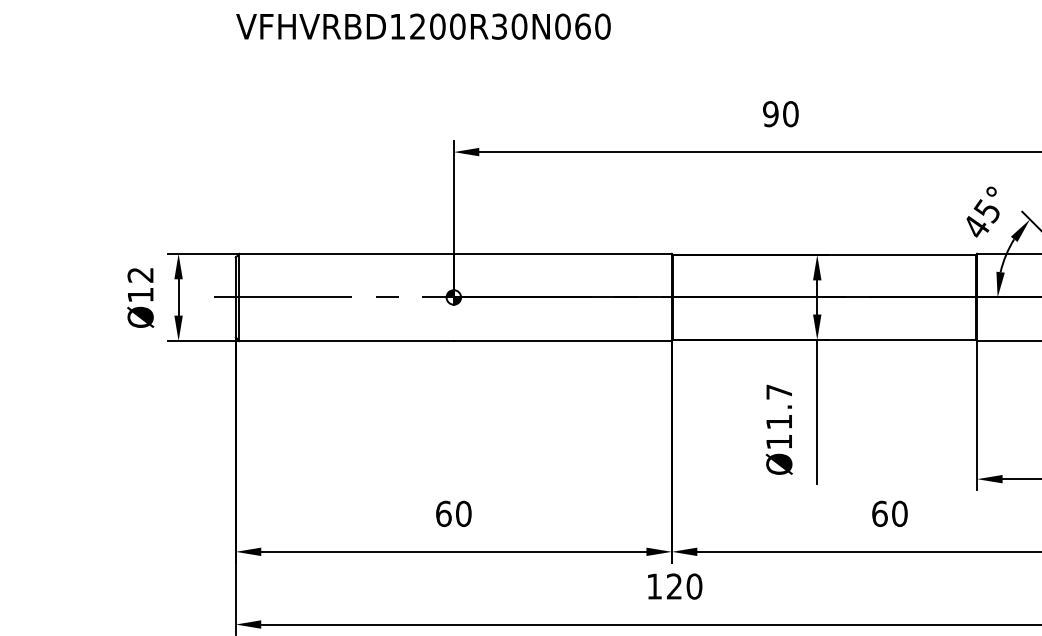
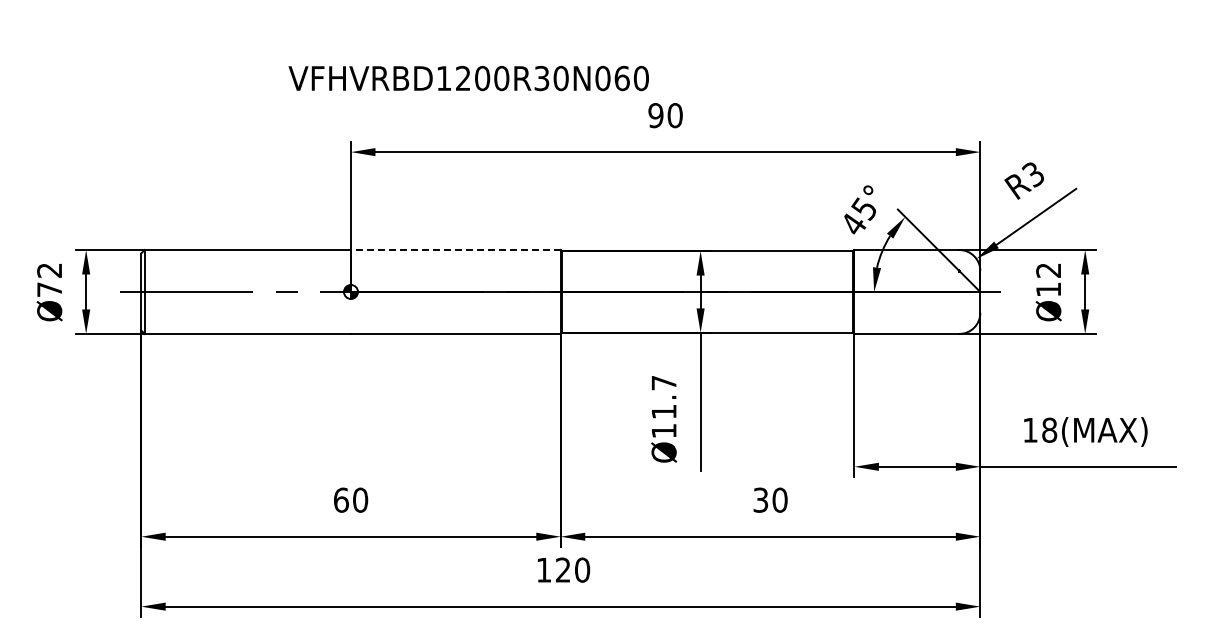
text: (423, 26) -> (468, 78), moved
line: (562, 254) -> (455, 250), solid -> dashed
text: (140, 294) -> (49, 289), Ø12 -> Ø72
text: (879, 513) -> (760, 499), 60 -> 30

